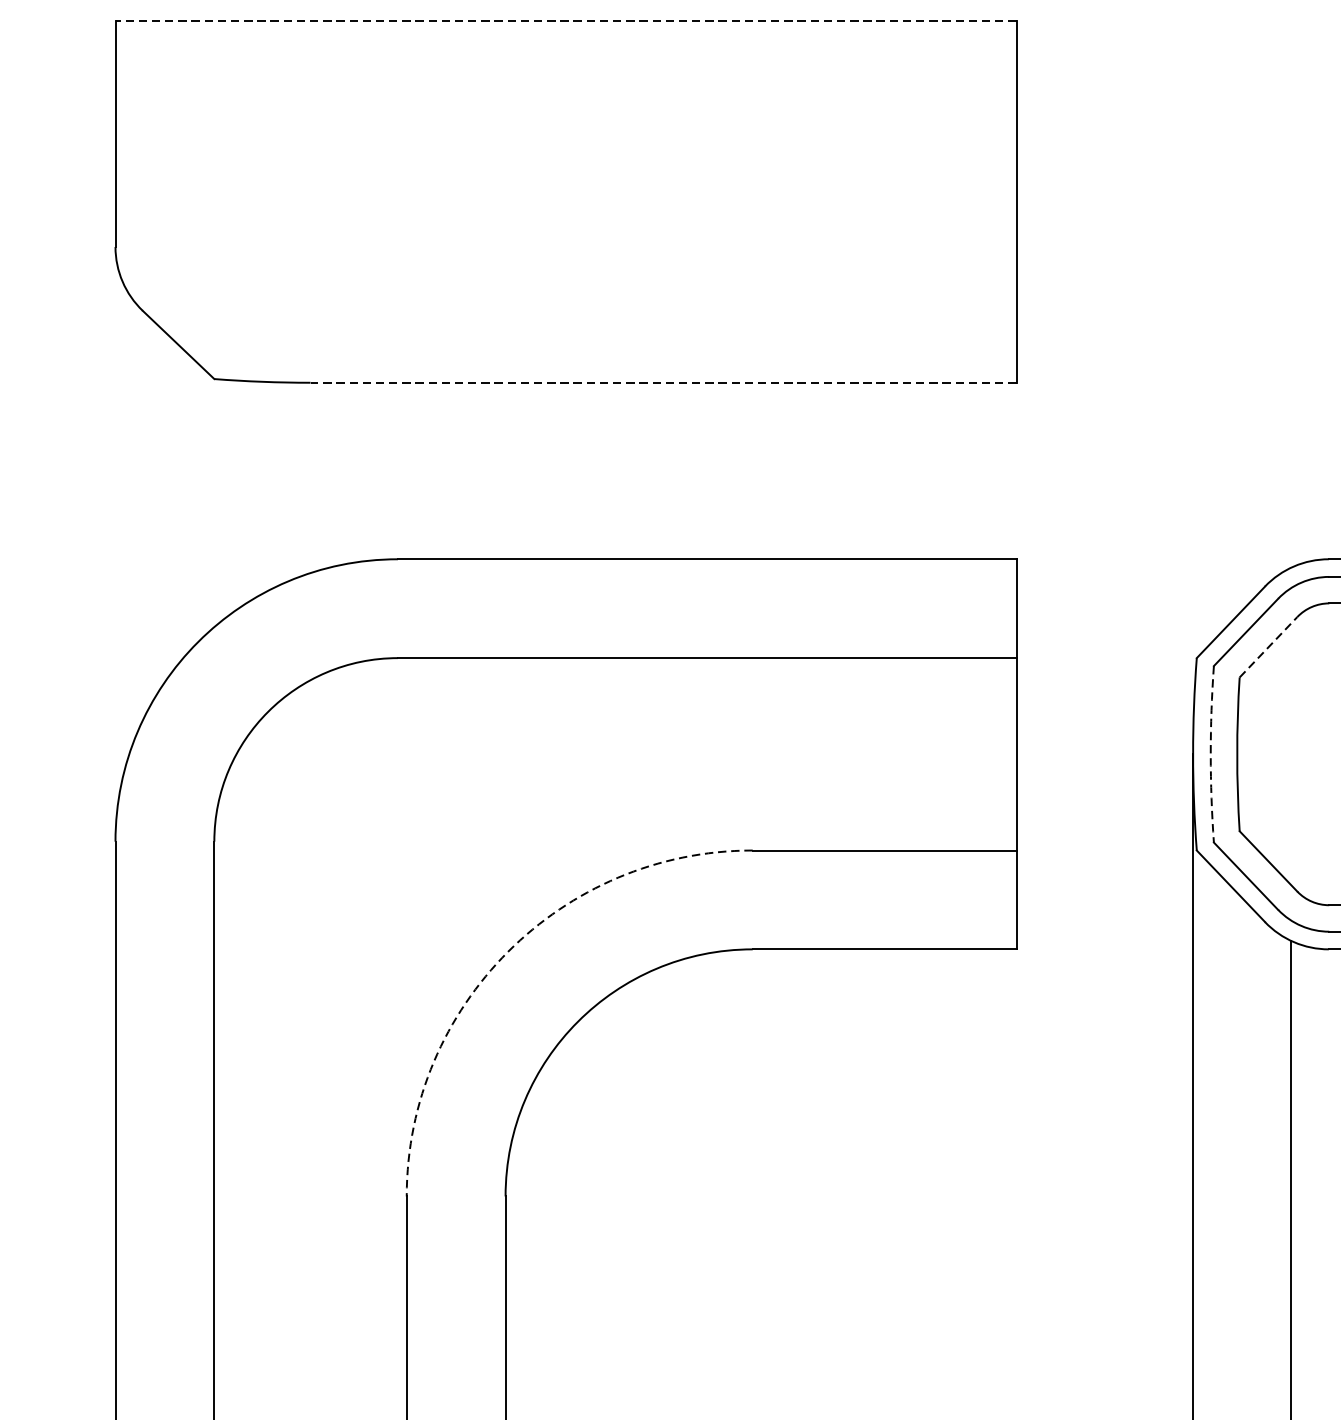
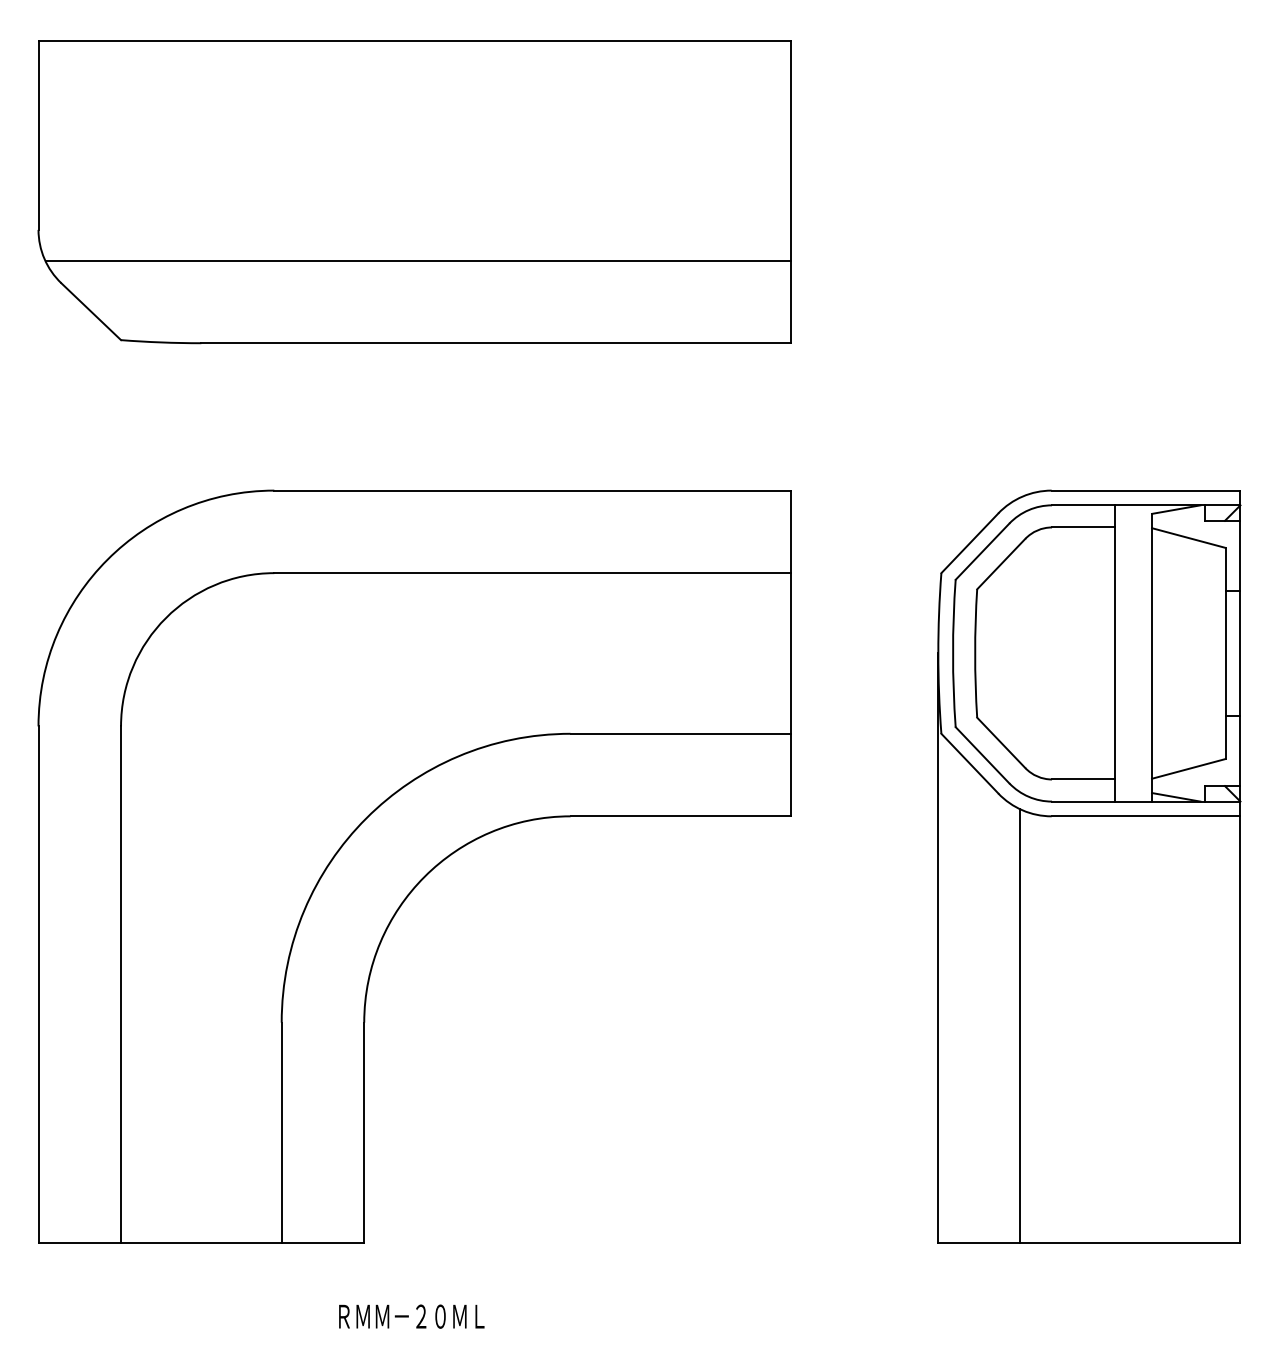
line: (565, 21) -> (414, 41), dashed -> solid
line: (569, 284) -> (417, 261), added
line: (663, 383) -> (496, 343), dashed -> solid
line: (1268, 647) -> (1001, 564), dashed -> solid
arc: (1211, 754) -> (953, 653), dashed -> solid
arc: (508, 951) -> (366, 818), dashed -> solid

